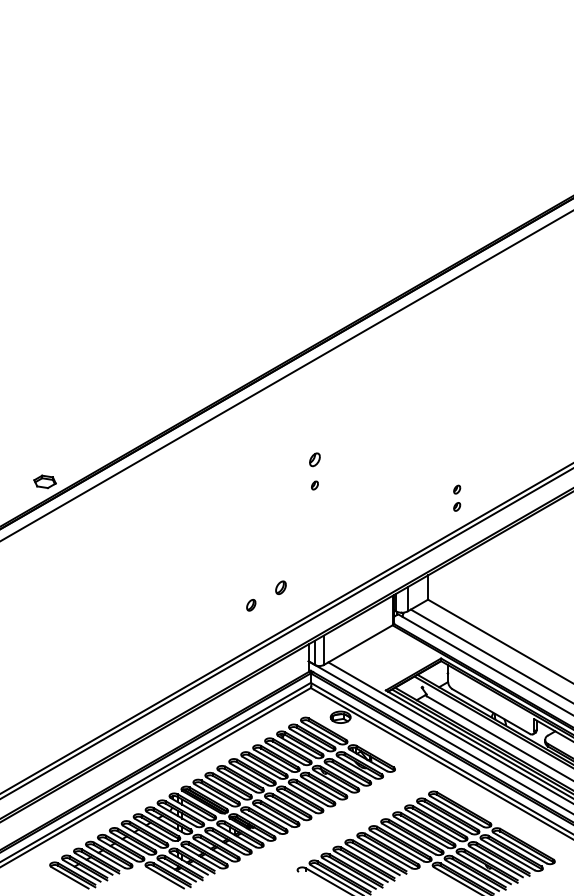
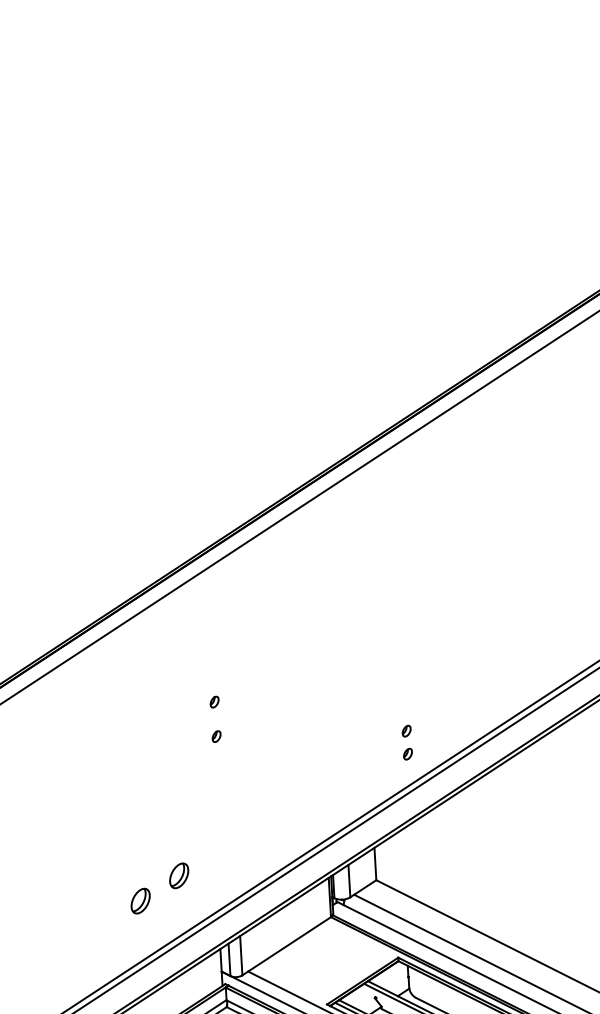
part: (314, 459) -> (214, 701), size x0.62
part: (280, 587) -> (178, 875), size x1.43
part: (251, 605) -> (141, 901), size x1.67

